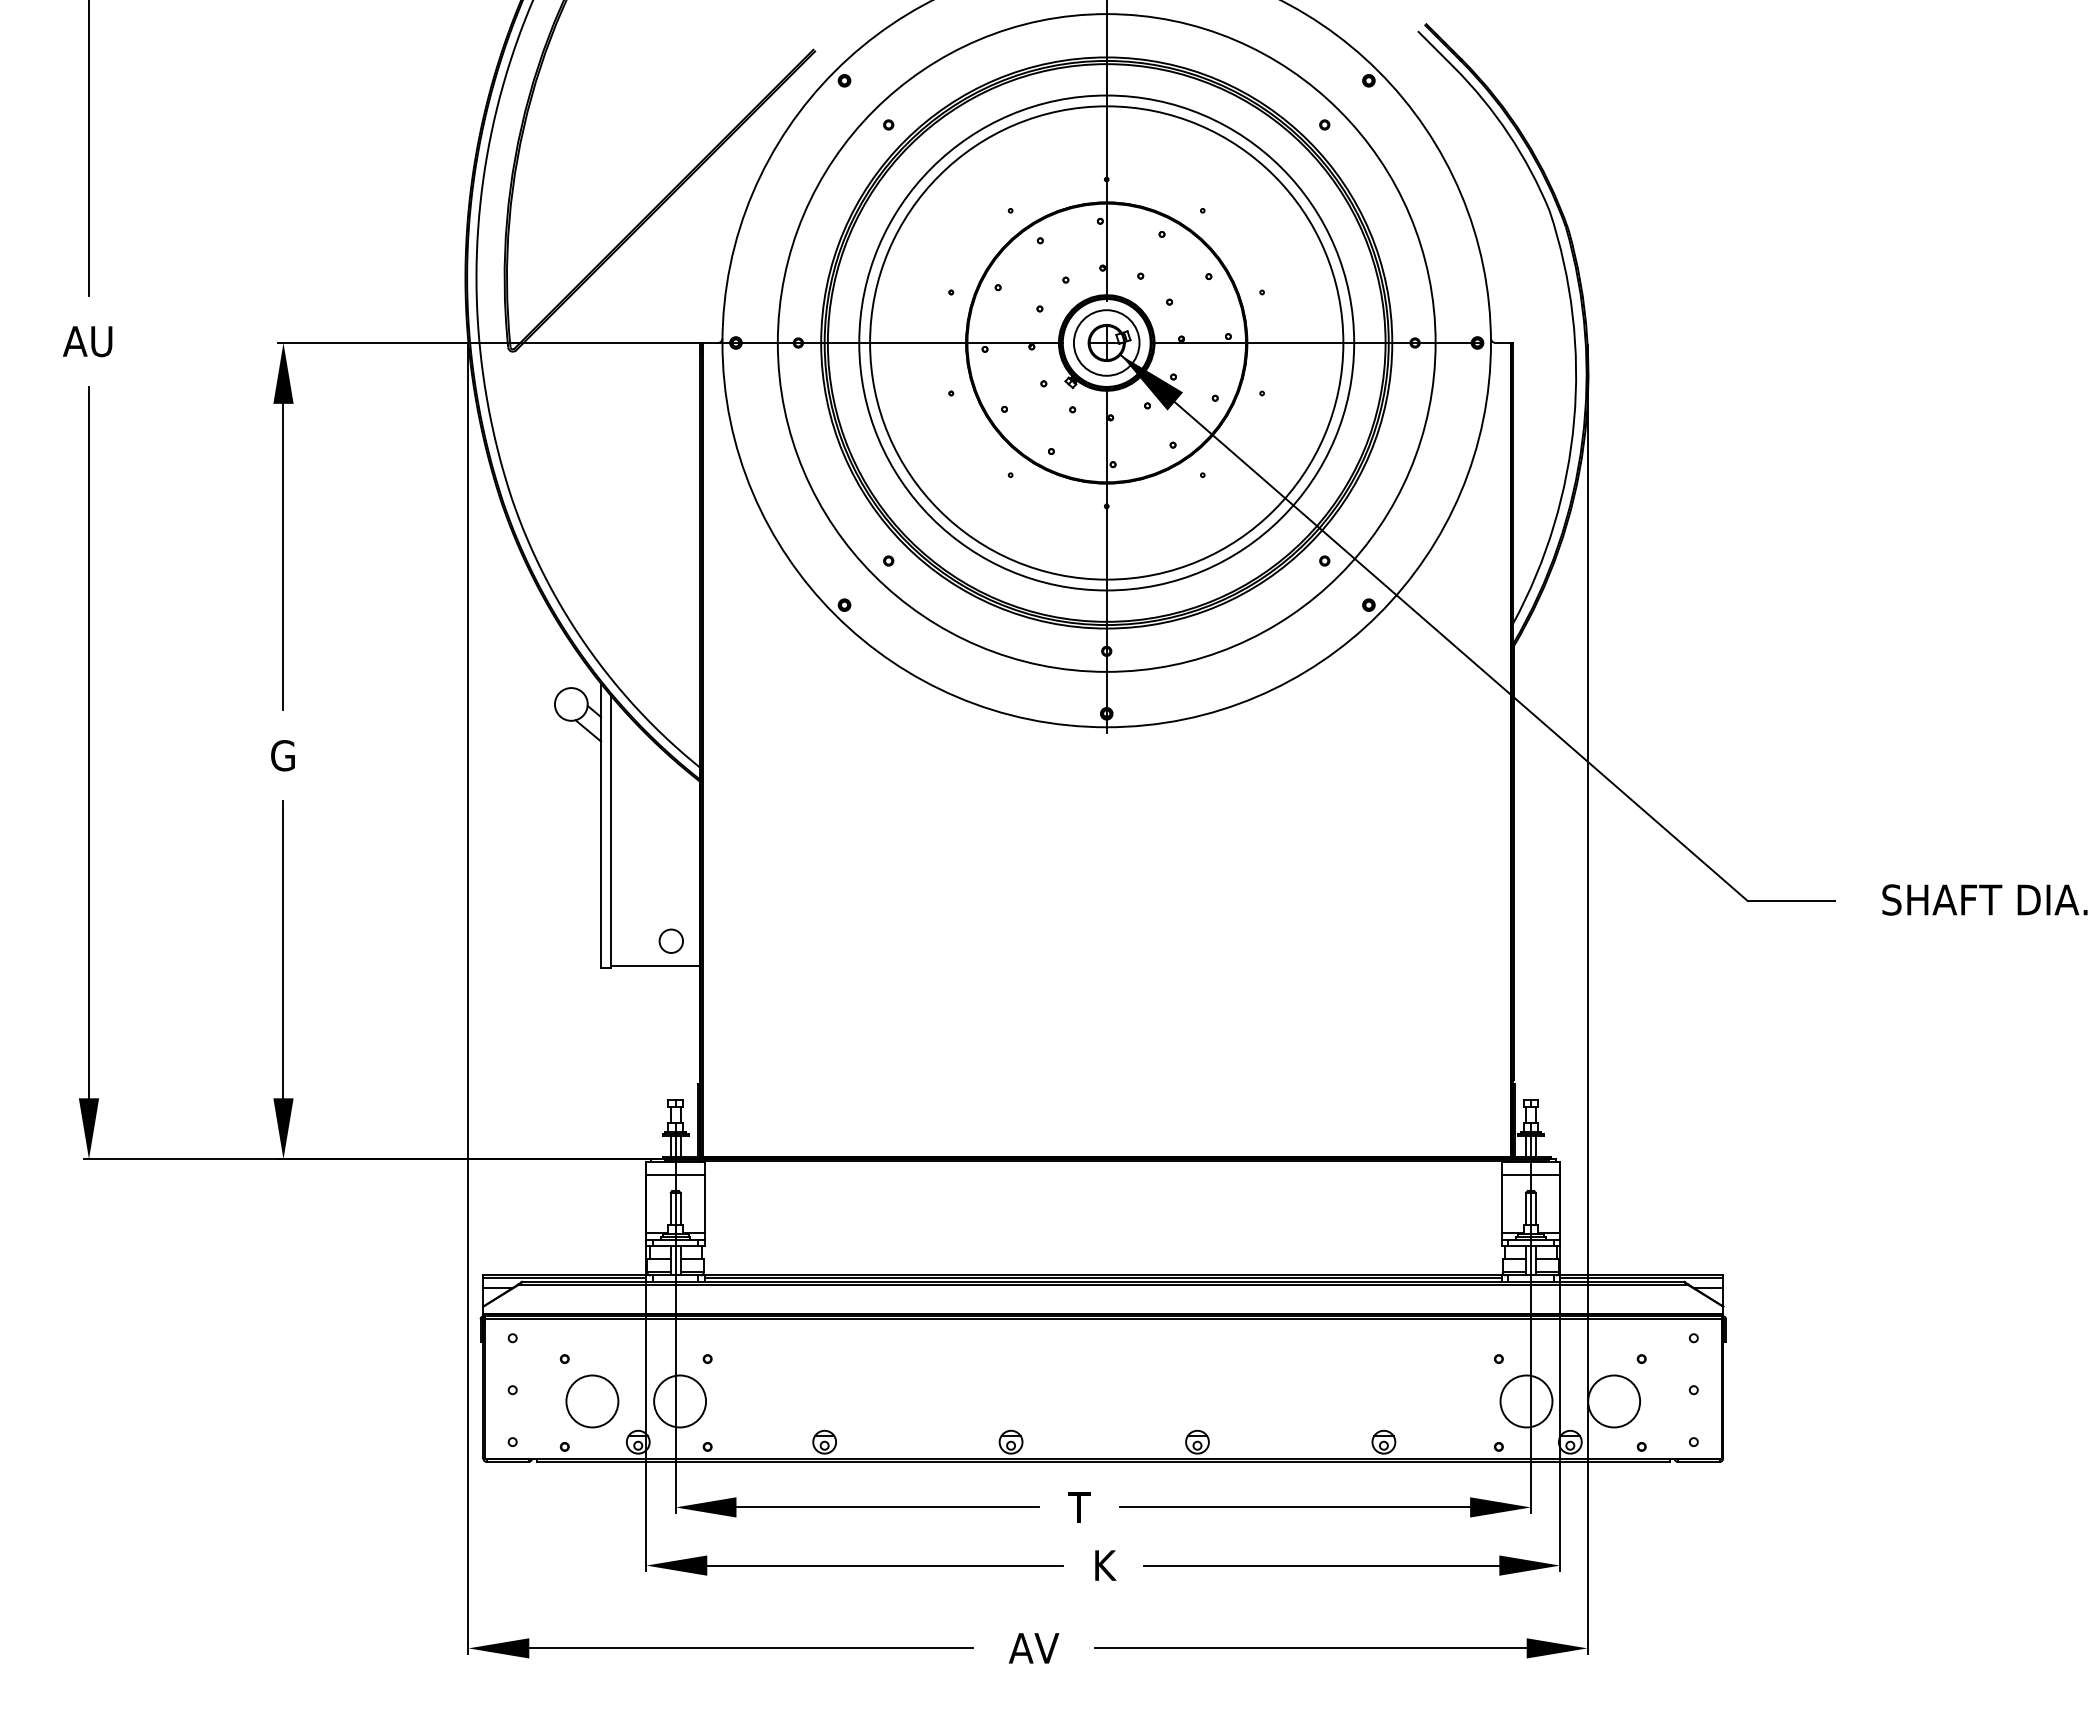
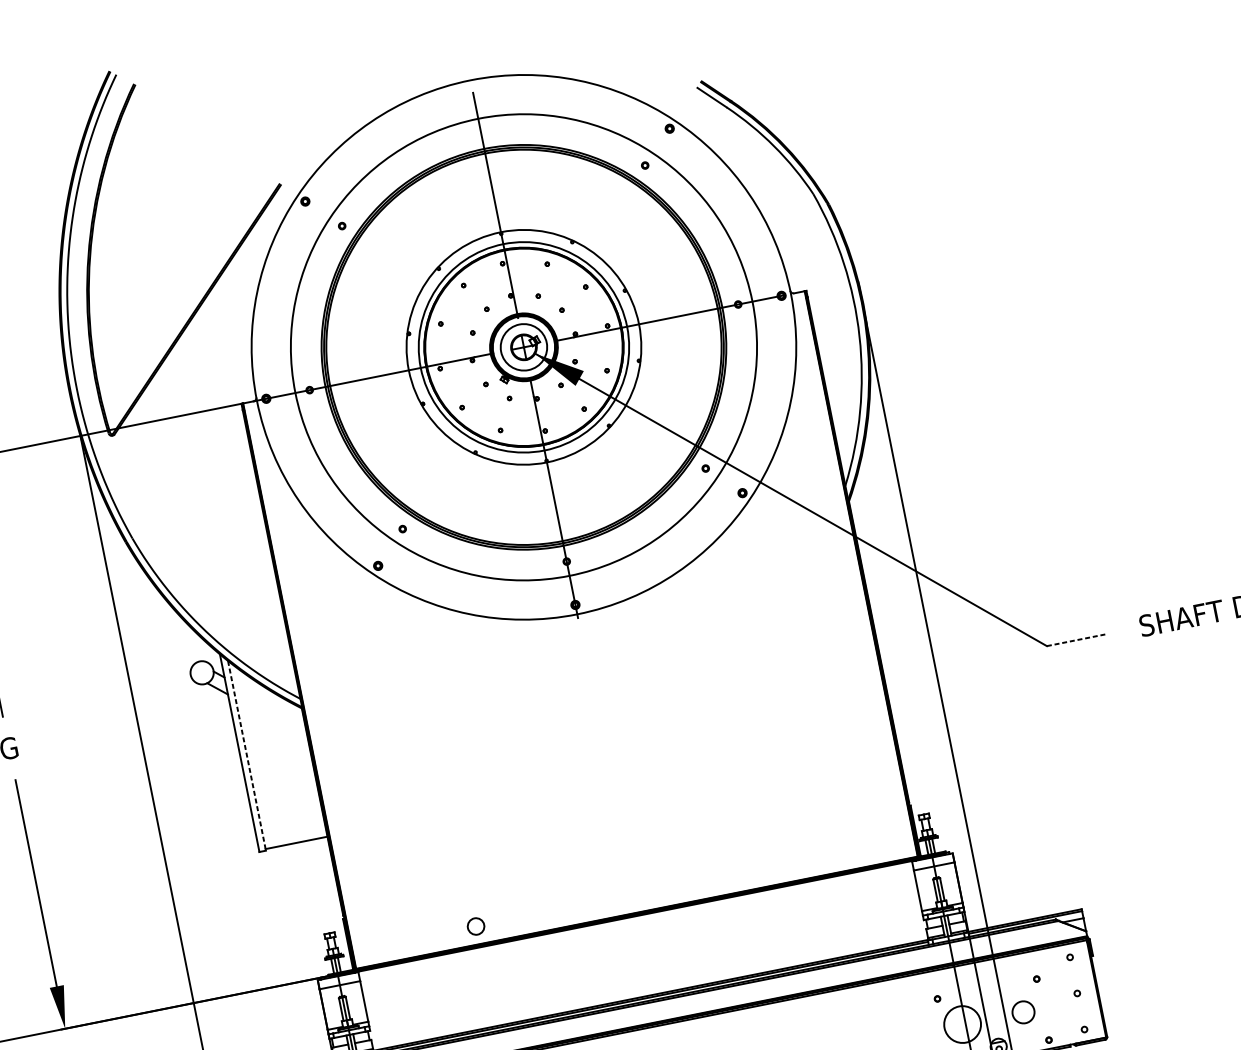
circle: (1106, 342) -> (523, 347), size x0.6
circle: (1106, 342) -> (523, 347), size x0.7
line: (610, 831) -> (246, 755), solid -> dashed
line: (1791, 901) -> (1077, 640), solid -> dashed
circle: (670, 940) -> (475, 926), moved
circle: (1614, 1401) -> (1023, 1012), size x0.6

